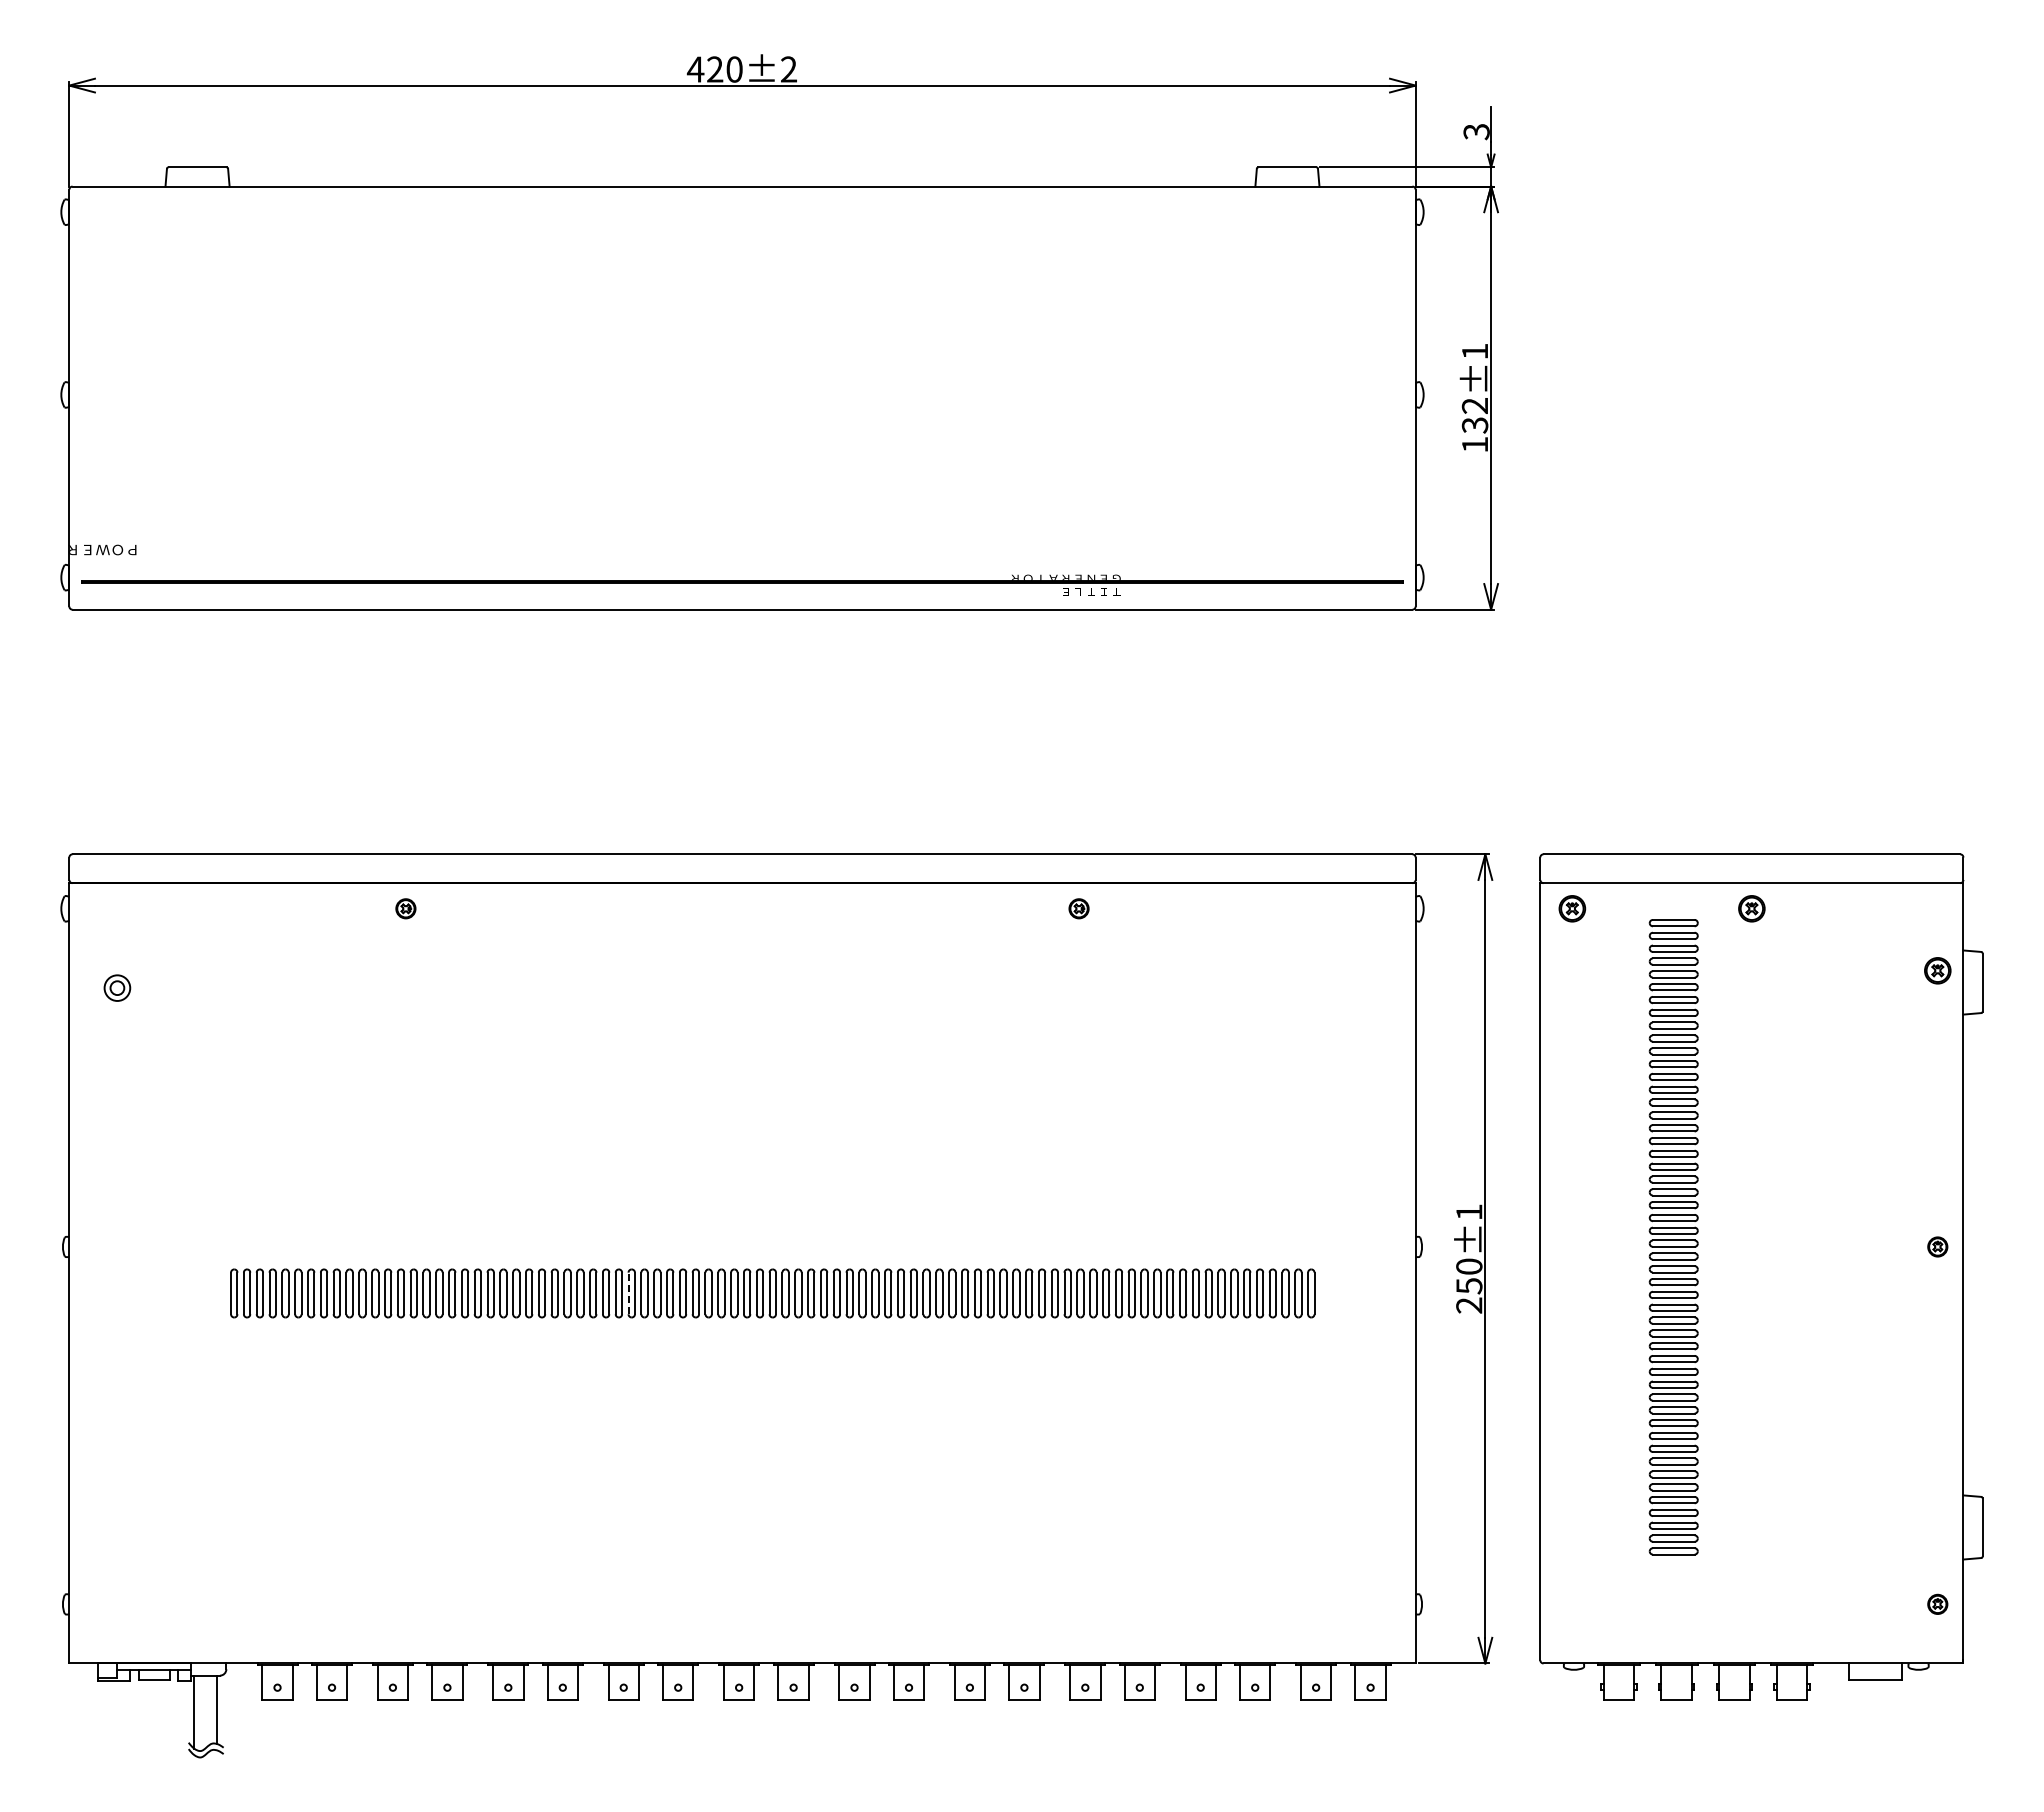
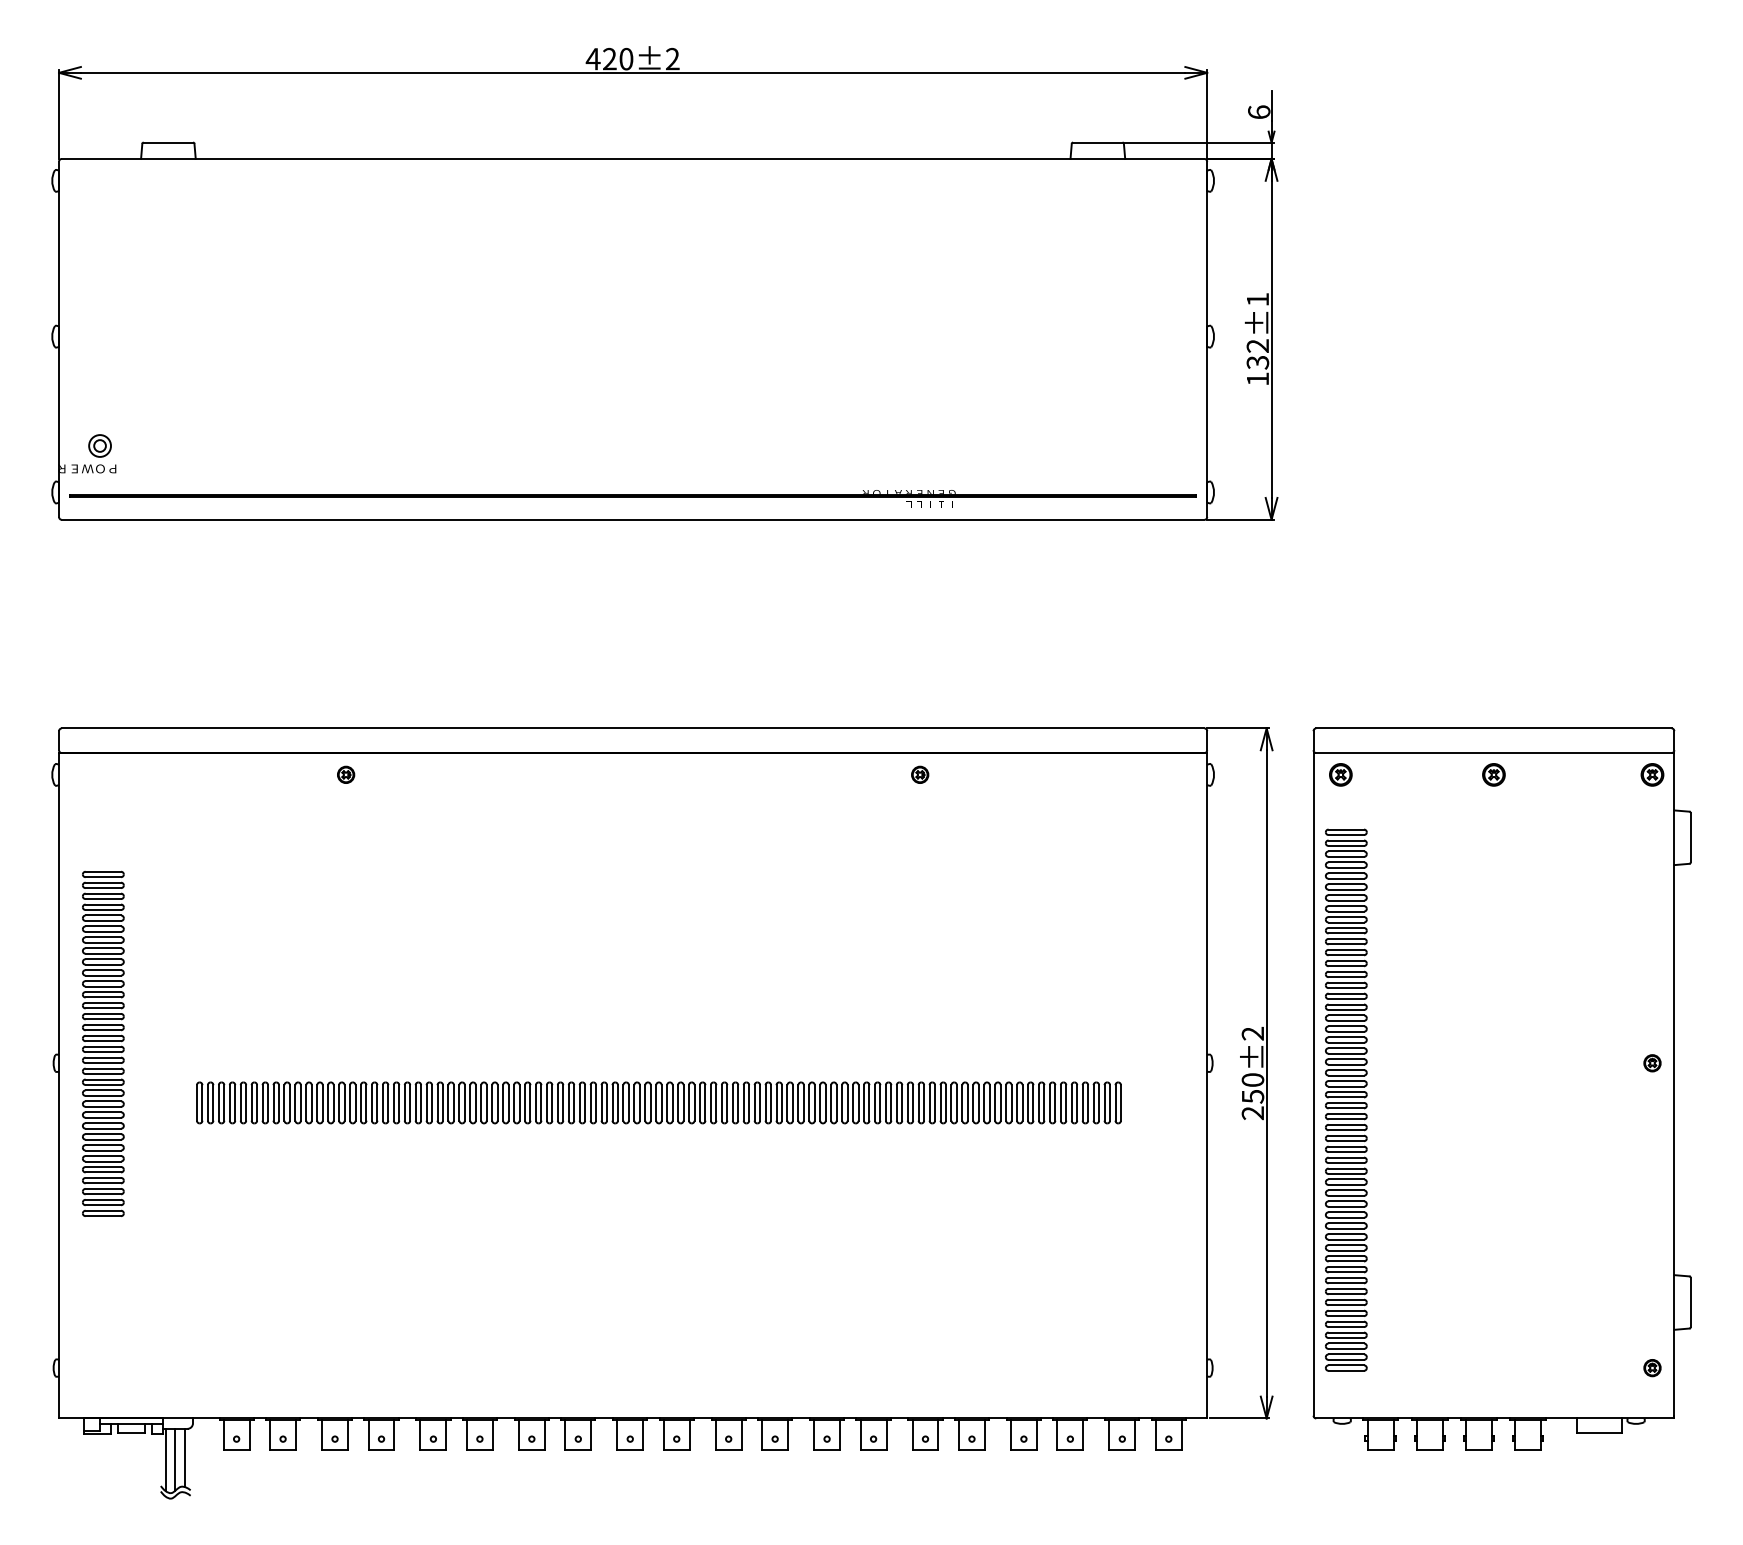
text: (1476, 131) -> (1259, 112), 3 -> 6
part: (1937, 970) -> (1652, 774), moved
part: (117, 987) -> (100, 445), moved
text: (1469, 1212) -> (1253, 1033), 250±1 -> 250±2
part: (121, 1224) -> (103, 1044), added
part: (1673, 1237) -> (1346, 1100), moved
line: (628, 1293) -> (535, 1102), dashed -> solid
line: (205, 1711) -> (175, 1459), added

